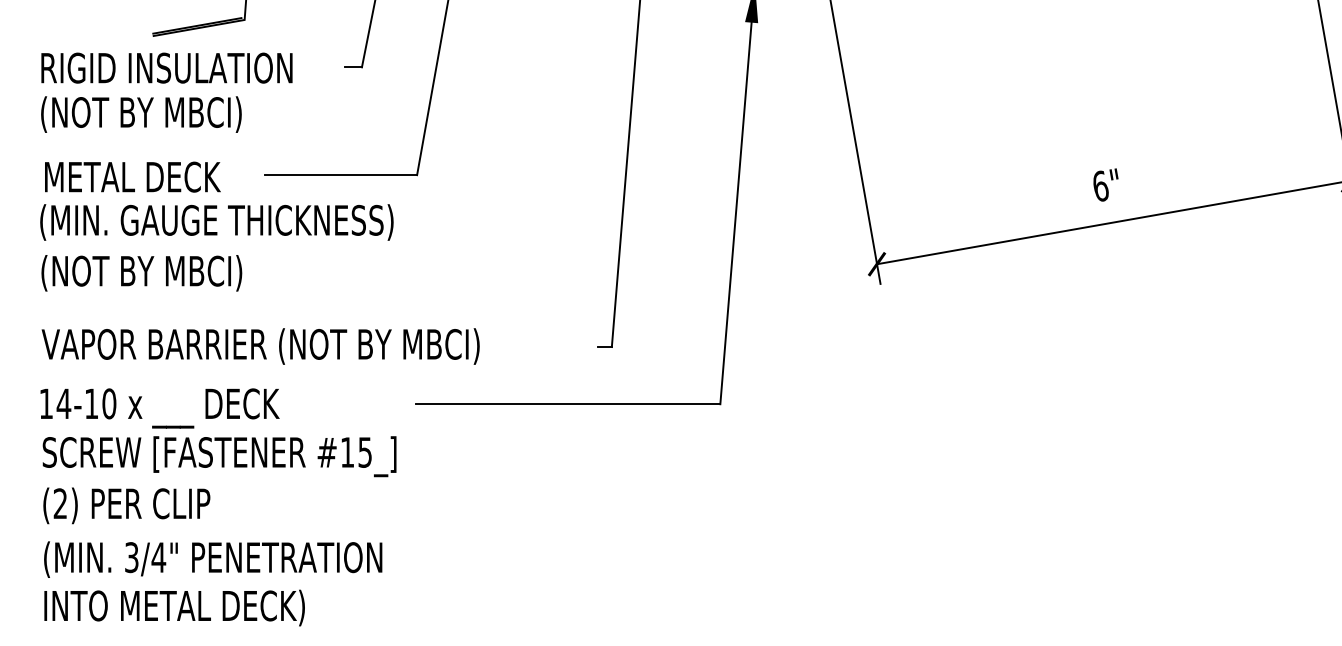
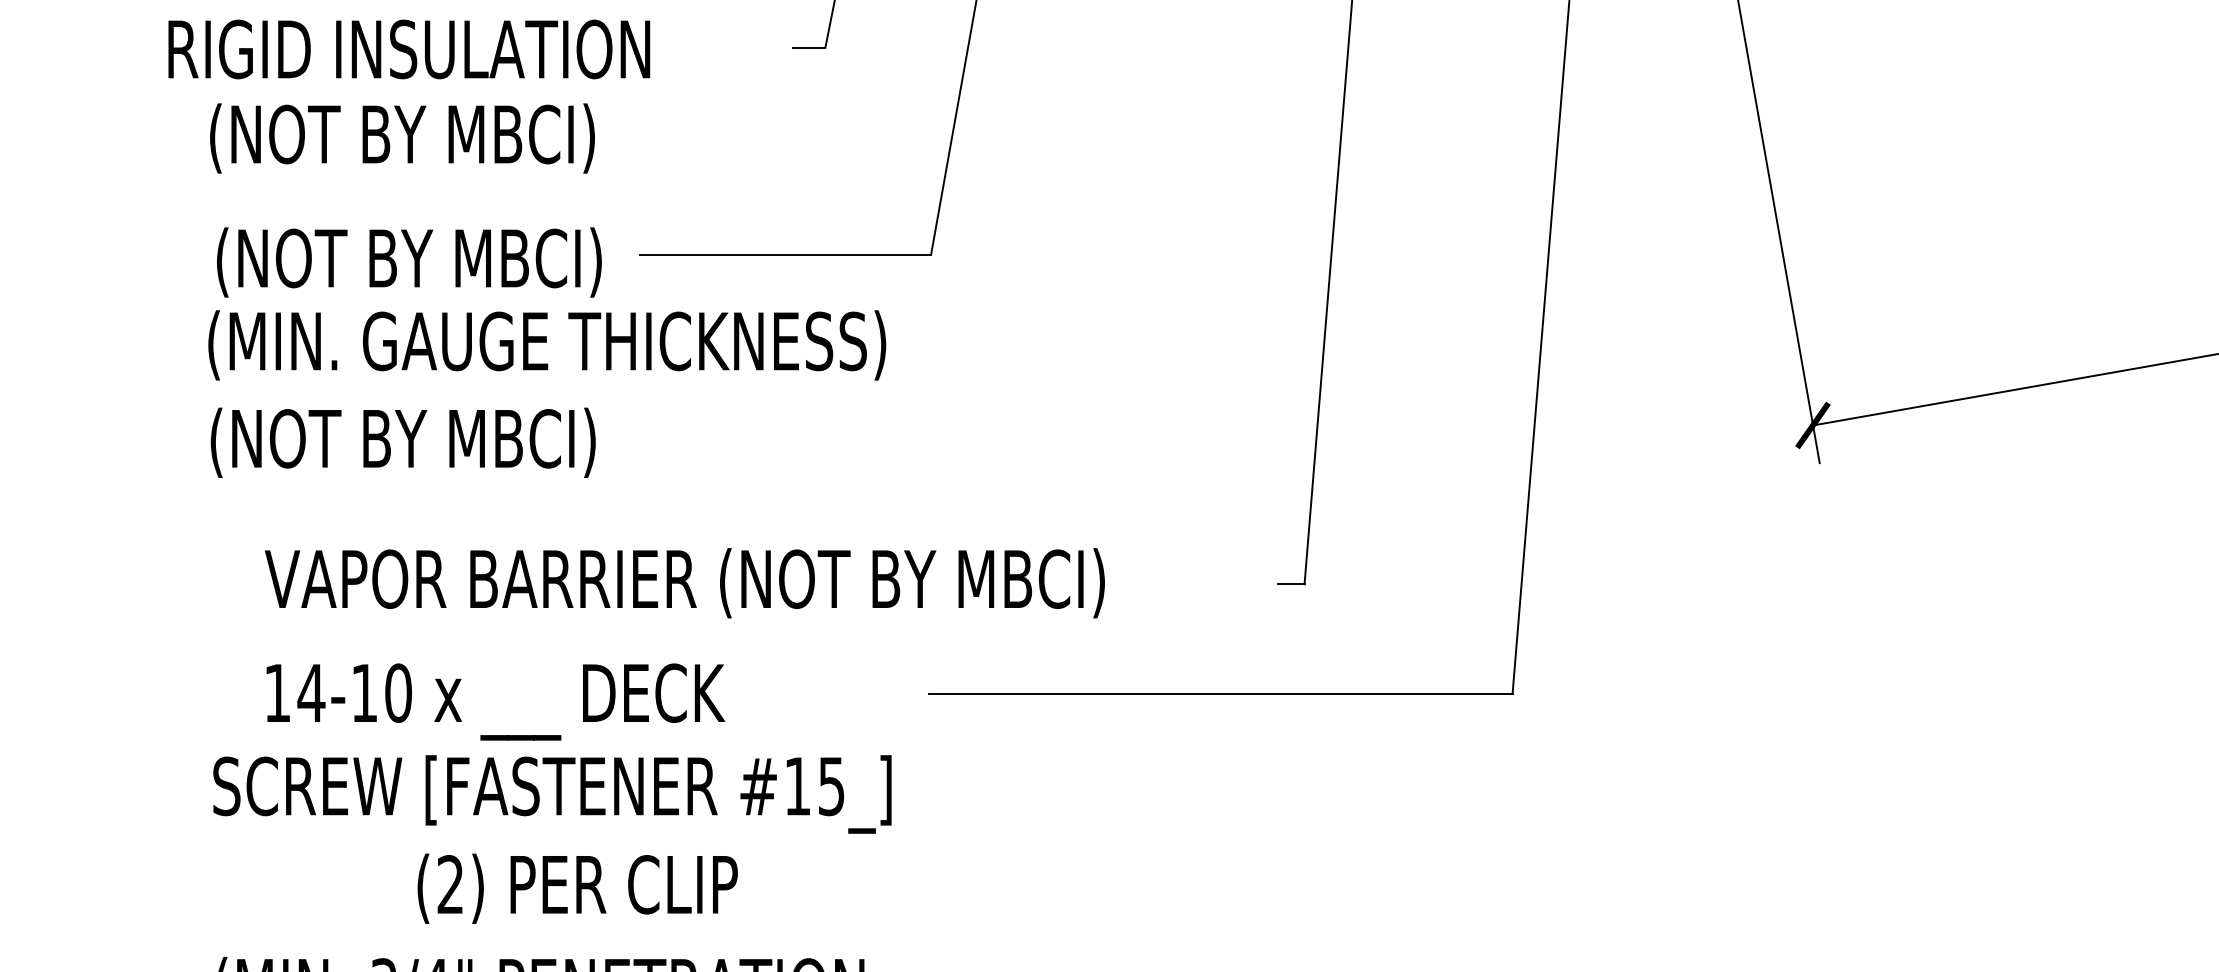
text: (166, 67) -> (408, 48), moved
text: (144, 179) -> (408, 262), METAL DECK -> (NOT BY MBCI)
text: (260, 346) -> (684, 583), moved
text: (159, 408) -> (494, 702), moved
text: (126, 505) -> (577, 888), moved

